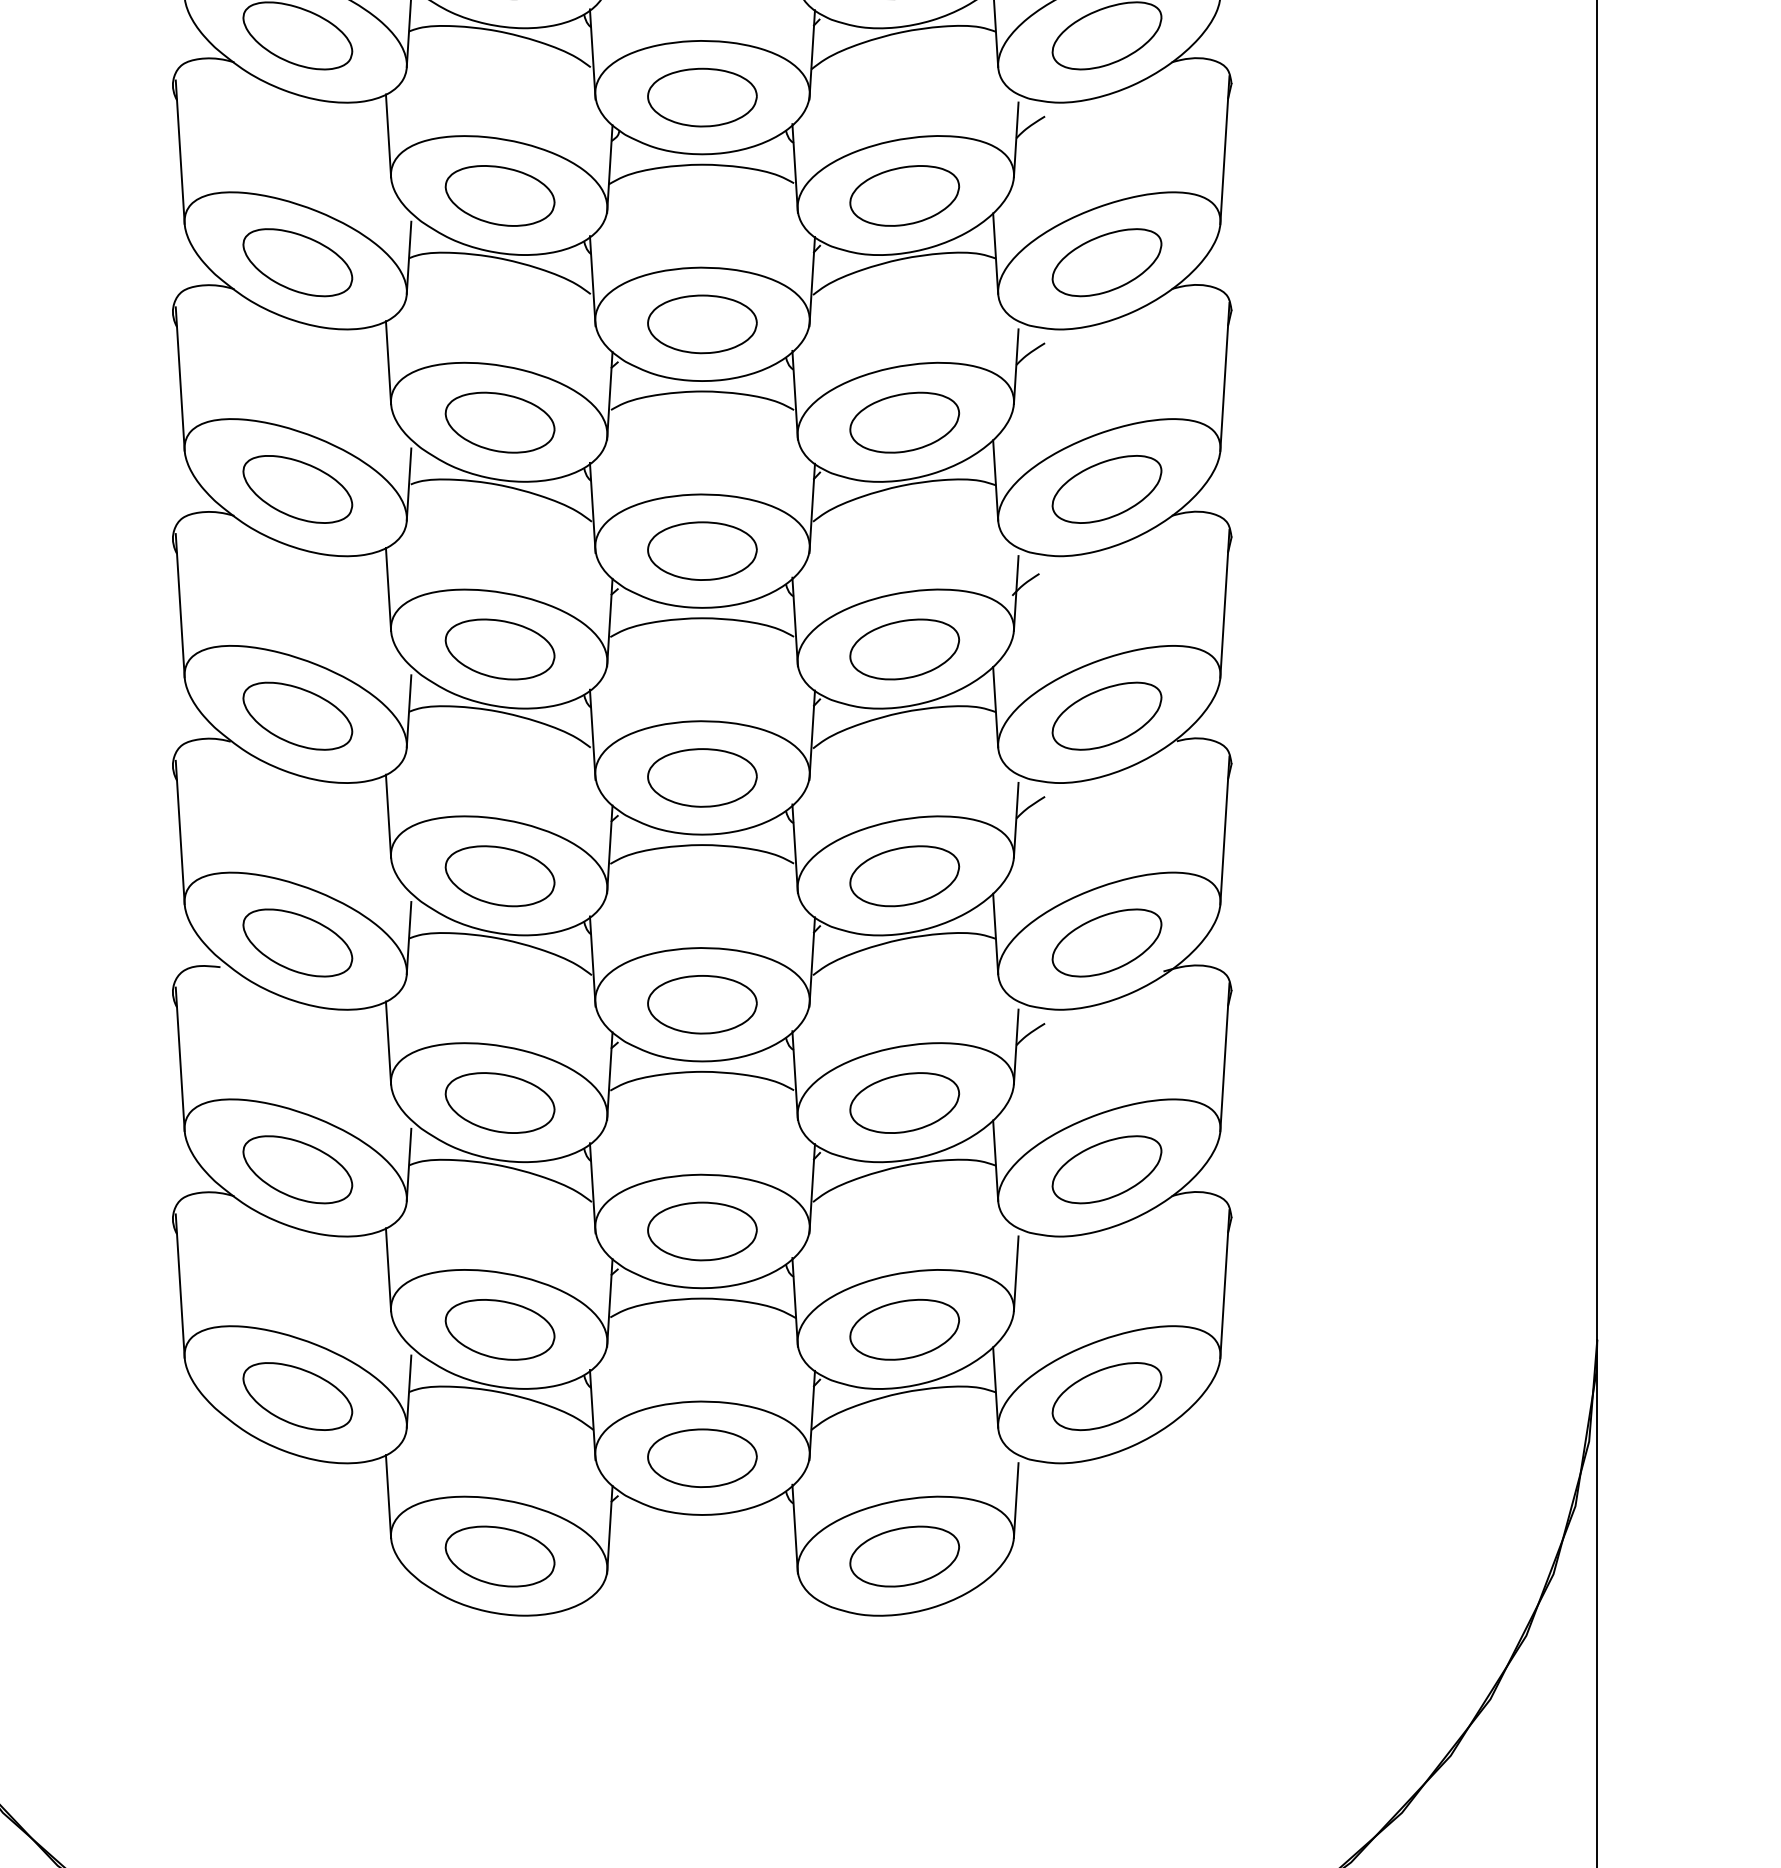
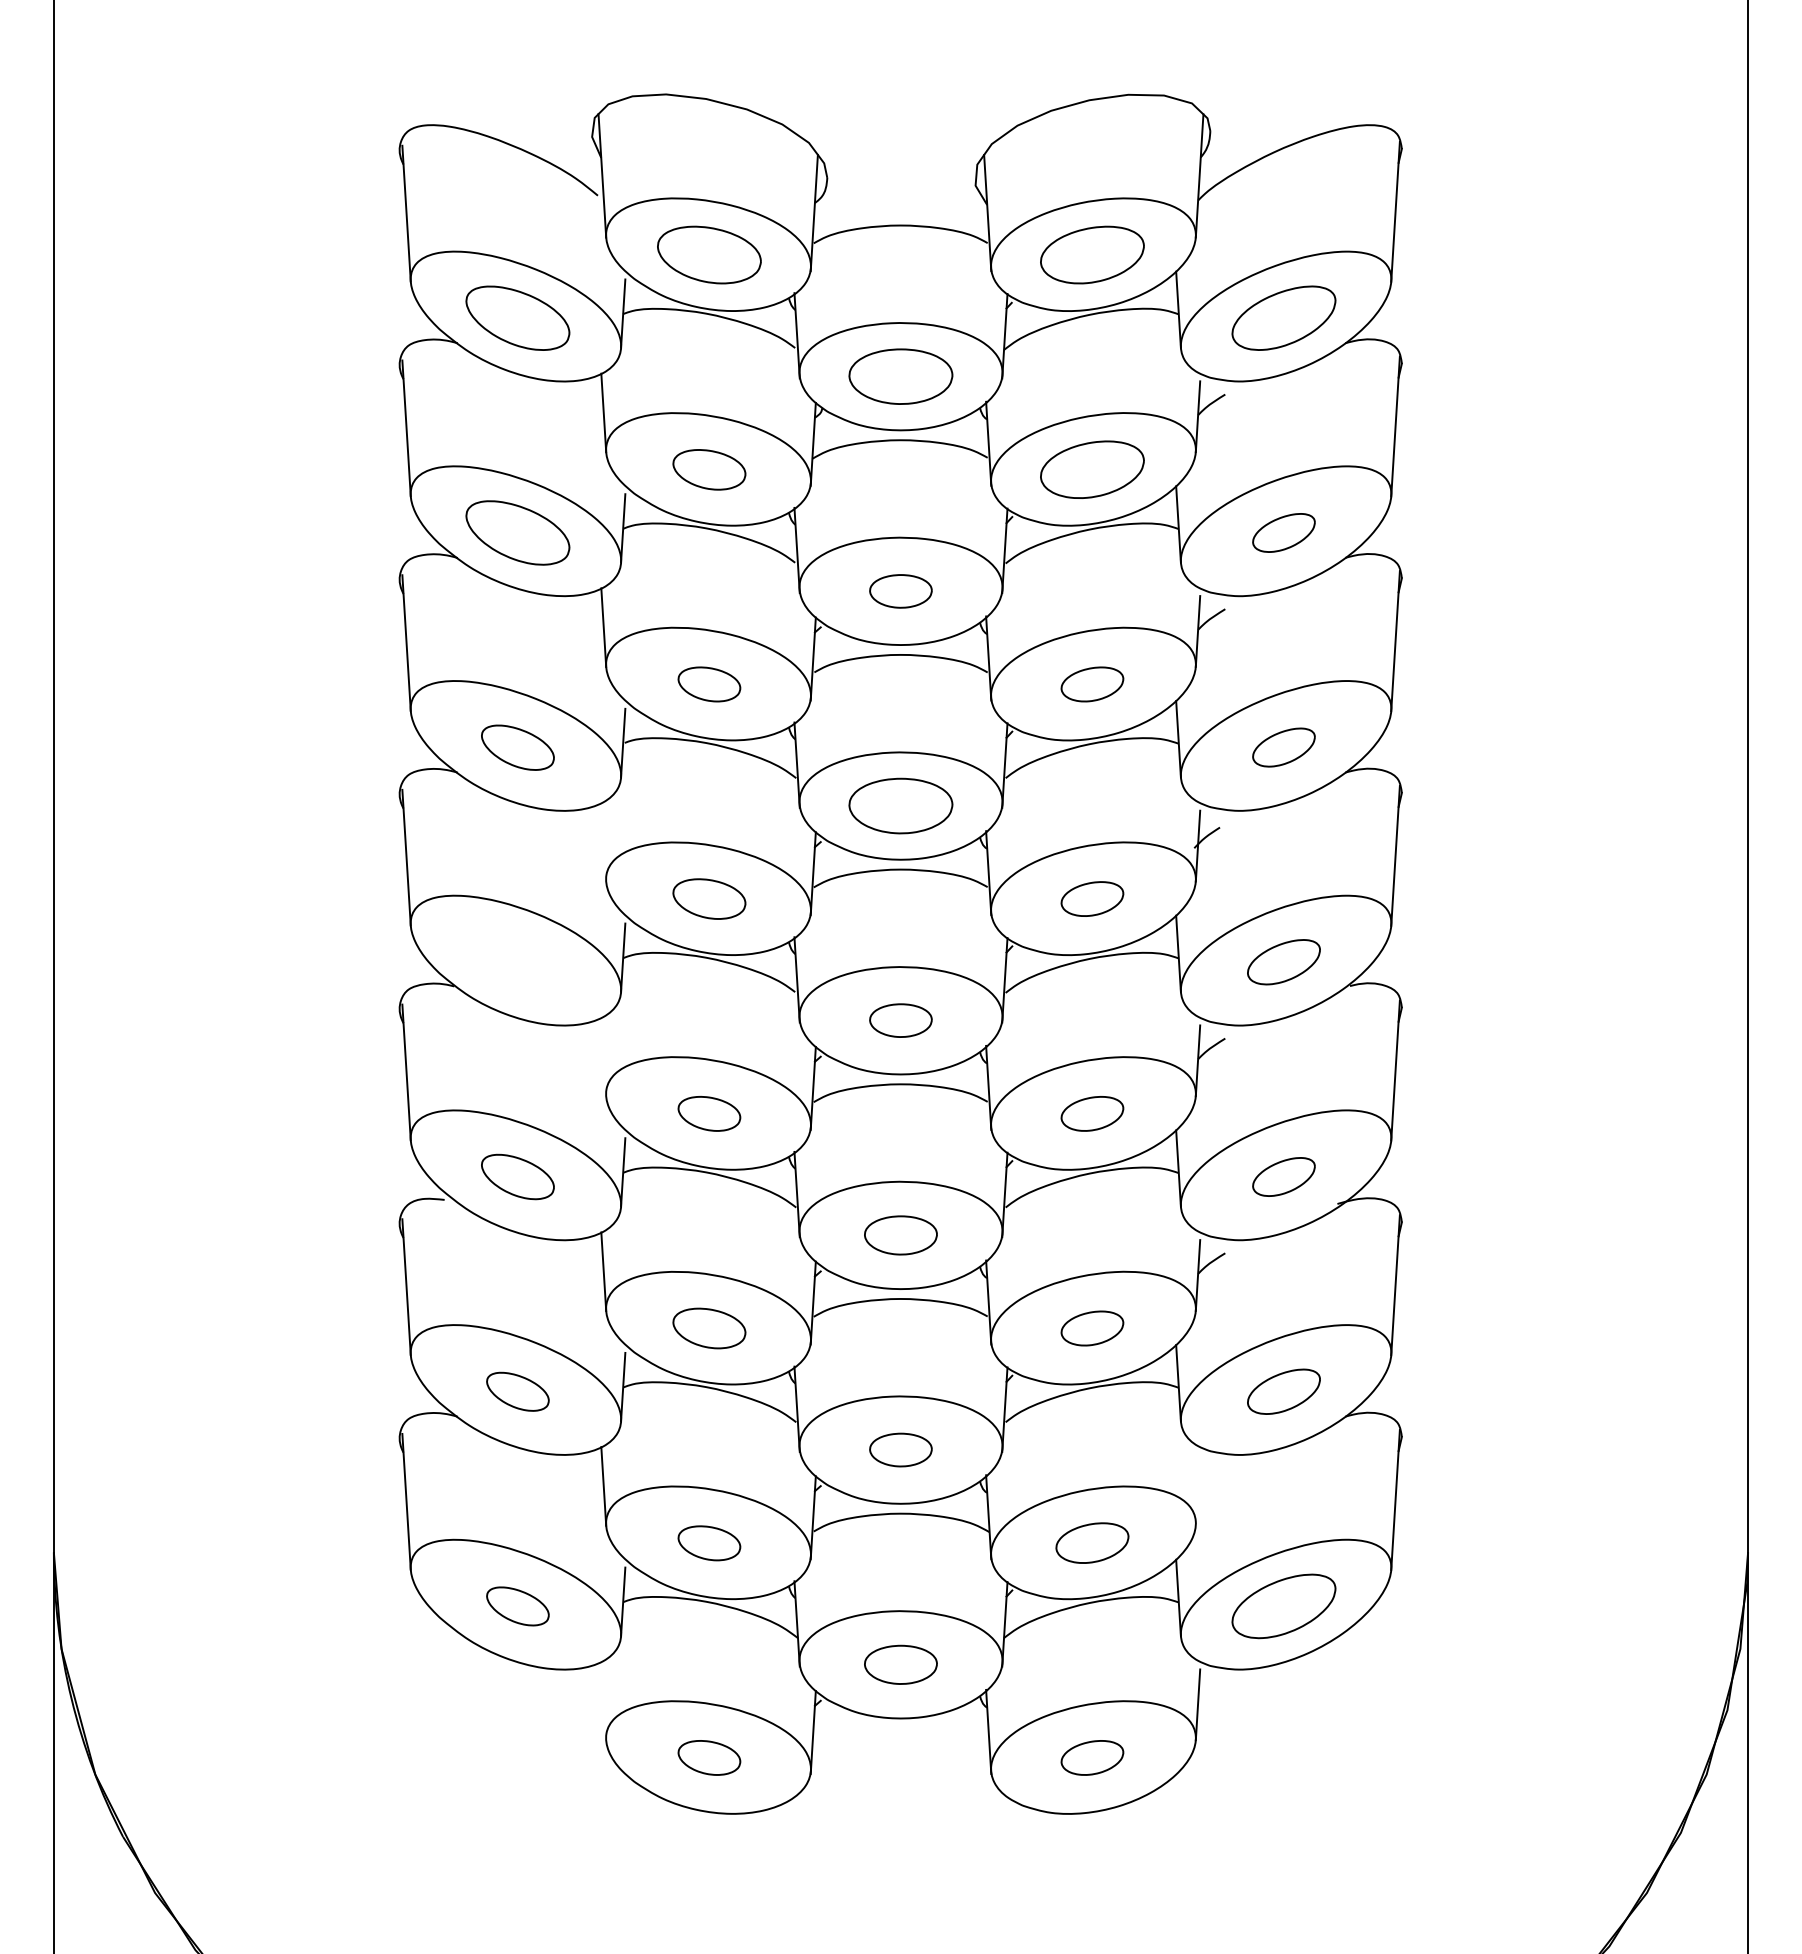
part: (500, 195) -> (709, 469), size x0.7
part: (1106, 262) -> (1283, 532), size x0.6
part: (701, 324) -> (900, 591), size x0.6
part: (500, 422) -> (709, 684), size x0.6
part: (904, 422) -> (1092, 684), size x0.6
part: (297, 489) -> (517, 747), size x0.7
part: (1106, 489) -> (1283, 747), size x0.6
line: (388, 589) -> (603, 842), removed
part: (500, 648) -> (709, 898), size x0.7
part: (904, 648) -> (1092, 898), size x0.6
part: (297, 715) -> (517, 961), removed
part: (1106, 715) -> (1283, 961), size x0.7
part: (701, 777) -> (900, 1020), size x0.6
line: (388, 815) -> (603, 1056), removed
part: (500, 875) -> (709, 1113), size x0.6
part: (904, 875) -> (1092, 1113), size x0.6
part: (297, 942) -> (517, 1176), size x0.7
part: (1106, 942) -> (1283, 1176), size x0.6
part: (701, 1004) -> (900, 1235), size x0.7
part: (500, 1103) -> (709, 1328), size x0.7
part: (904, 1103) -> (1092, 1328), size x0.6
part: (297, 1169) -> (517, 1391), size x0.6
part: (1106, 1169) -> (1283, 1391), size x0.7
part: (701, 1230) -> (900, 1449), size x0.6
line: (1015, 1273) -> (1197, 1489), removed
part: (904, 1329) -> (1092, 1542), size x0.7
part: (500, 1330) -> (709, 1543), size x0.6
part: (297, 1396) -> (517, 1606), size x0.6
part: (701, 1457) -> (900, 1664), size x0.7
line: (388, 1495) -> (603, 1700), removed
part: (500, 1556) -> (709, 1757), size x0.6
part: (904, 1556) -> (1092, 1757), size x0.6

